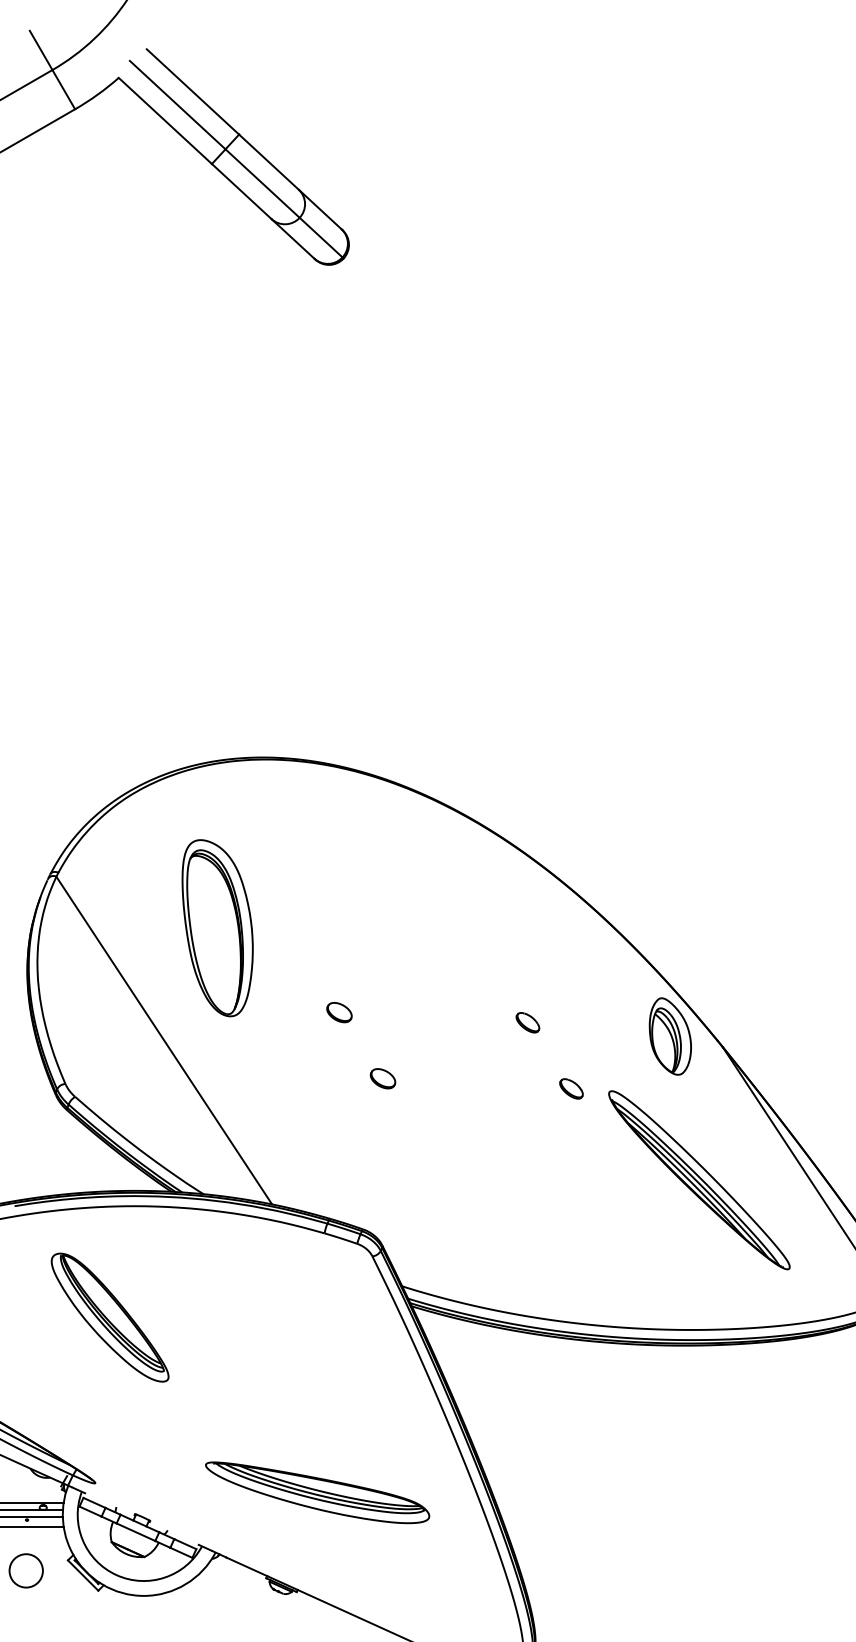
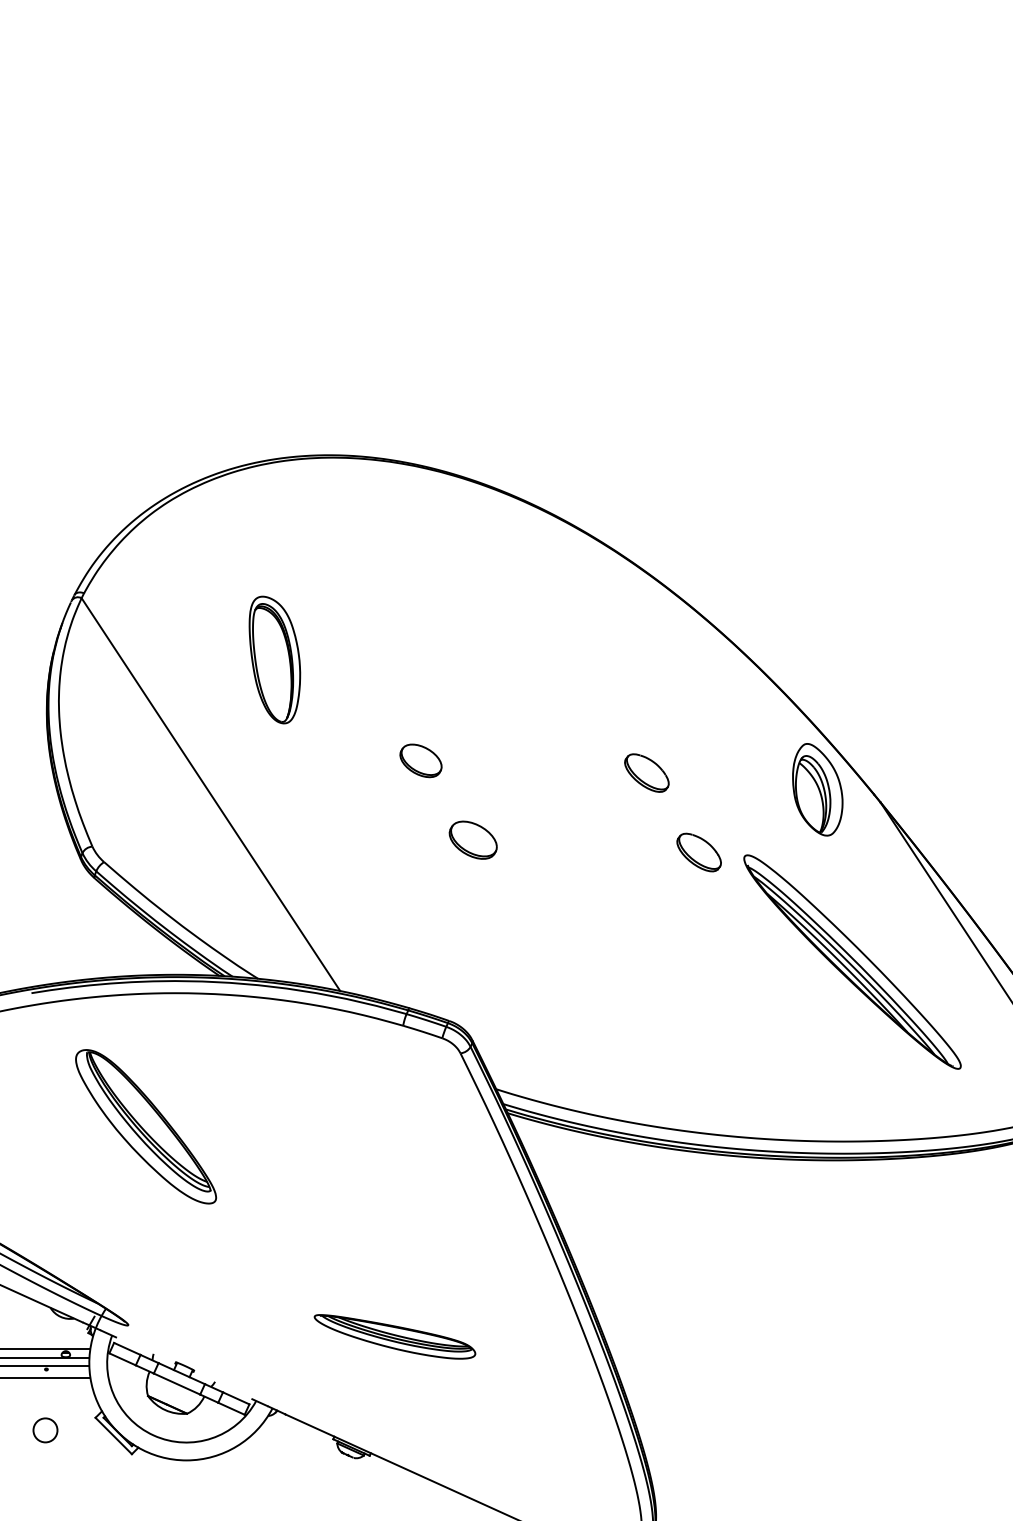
part: (217, 928) -> (274, 660), size x0.6
part: (339, 1012) -> (421, 760), size x1.4
part: (527, 1022) -> (646, 772), size x1.6
part: (382, 1078) -> (472, 840), size x1.6
part: (571, 1088) -> (699, 852), size x1.6
part: (317, 1492) -> (394, 1336), size x0.6
circle: (25, 1570) -> (44, 1429), size x0.6

